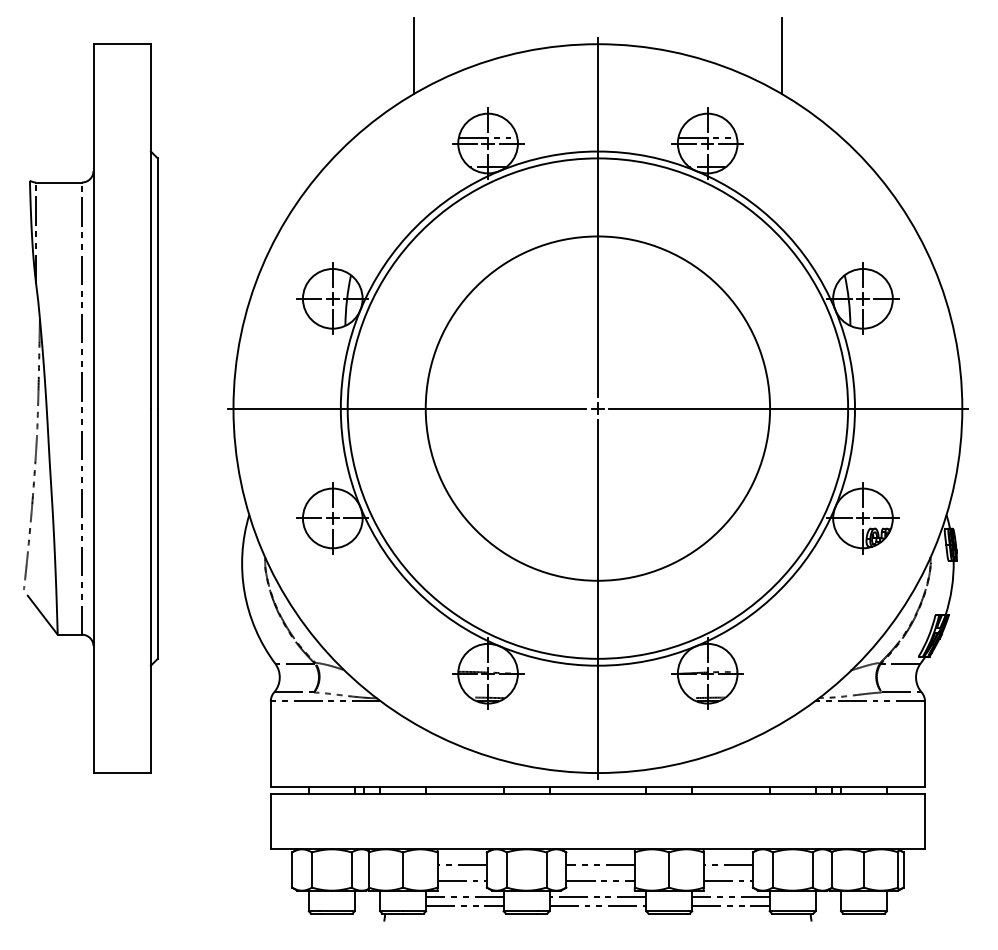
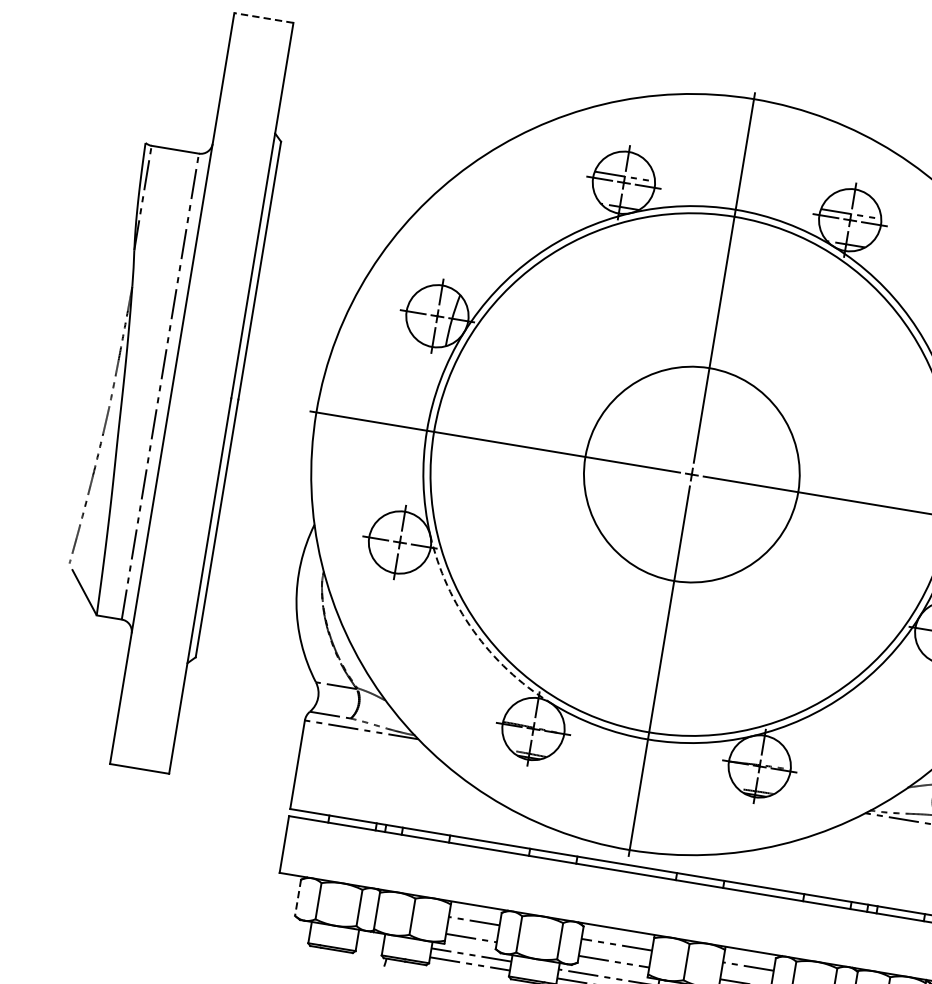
line: (122, 44) -> (264, 18), solid -> dashed
line: (414, 55) -> (563, 79), removed
circle: (597, 408) -> (691, 474), size x0.6
arc: (416, 590) -> (473, 631), solid -> dashed
line: (292, 870) -> (298, 898), solid -> dashed

